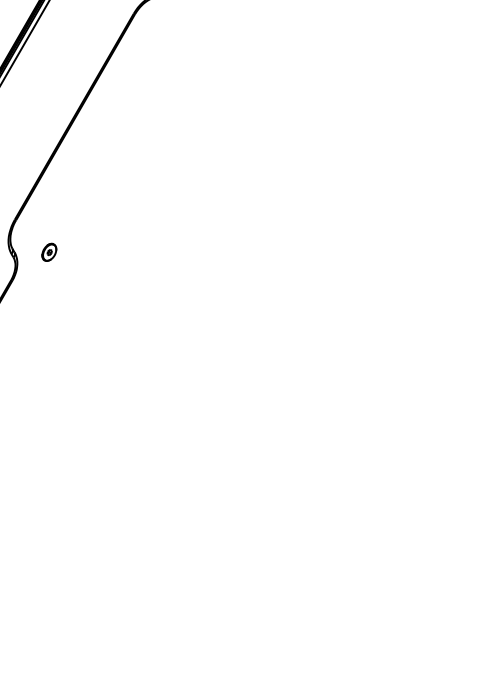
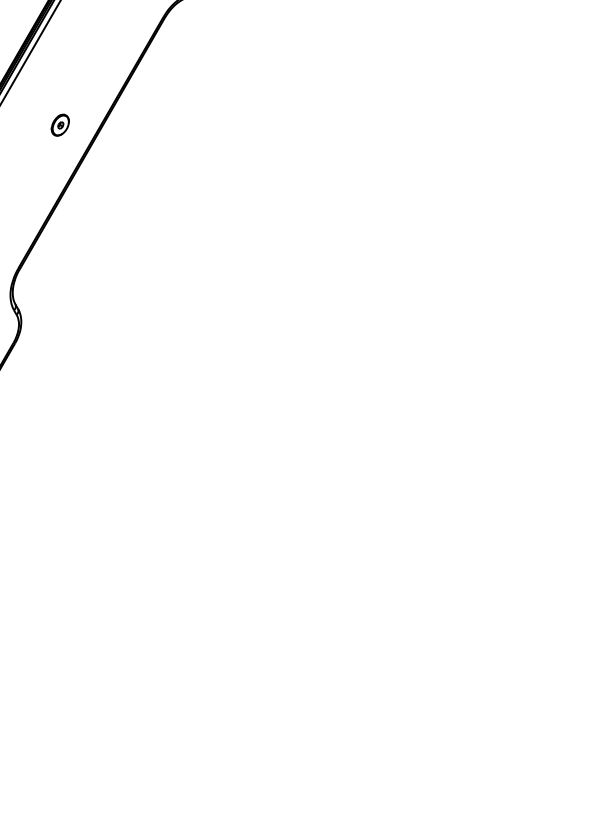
part: (49, 251) -> (60, 124), moved

